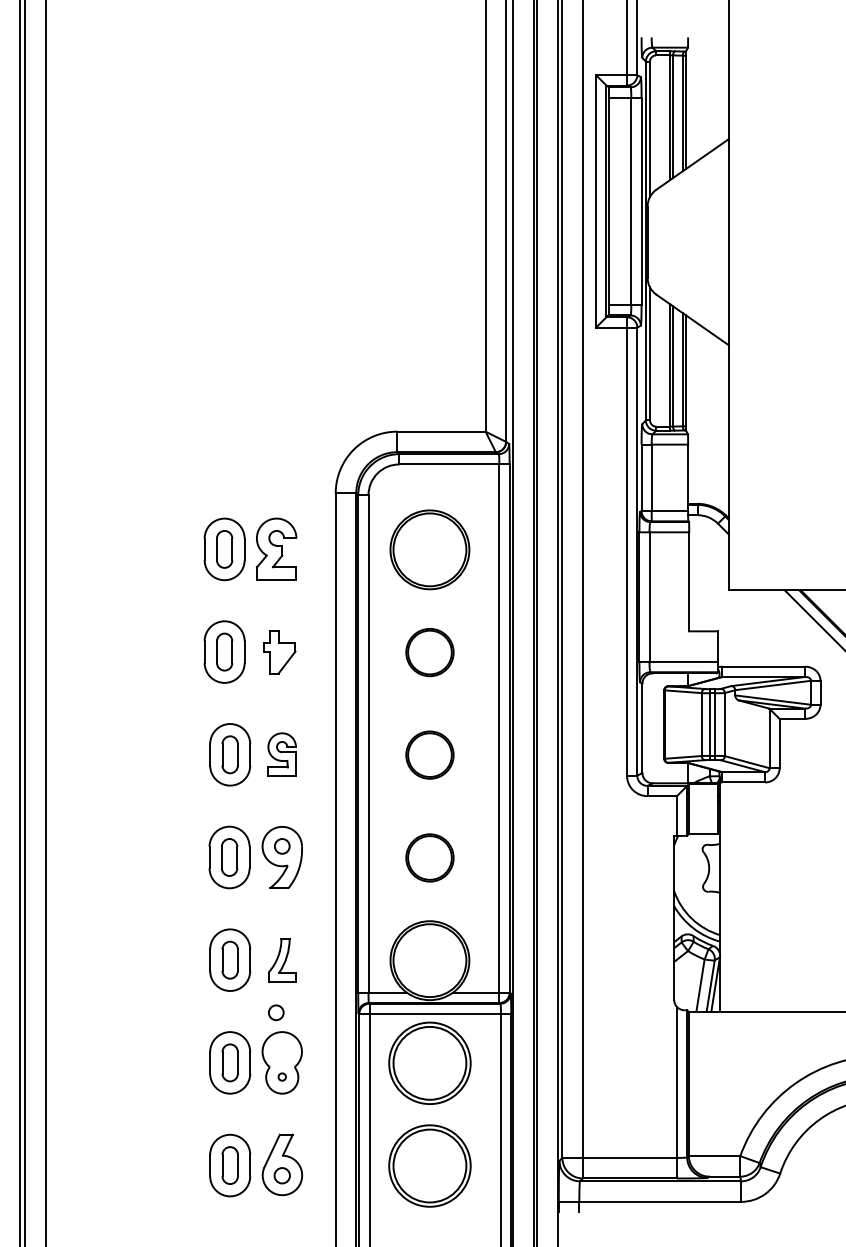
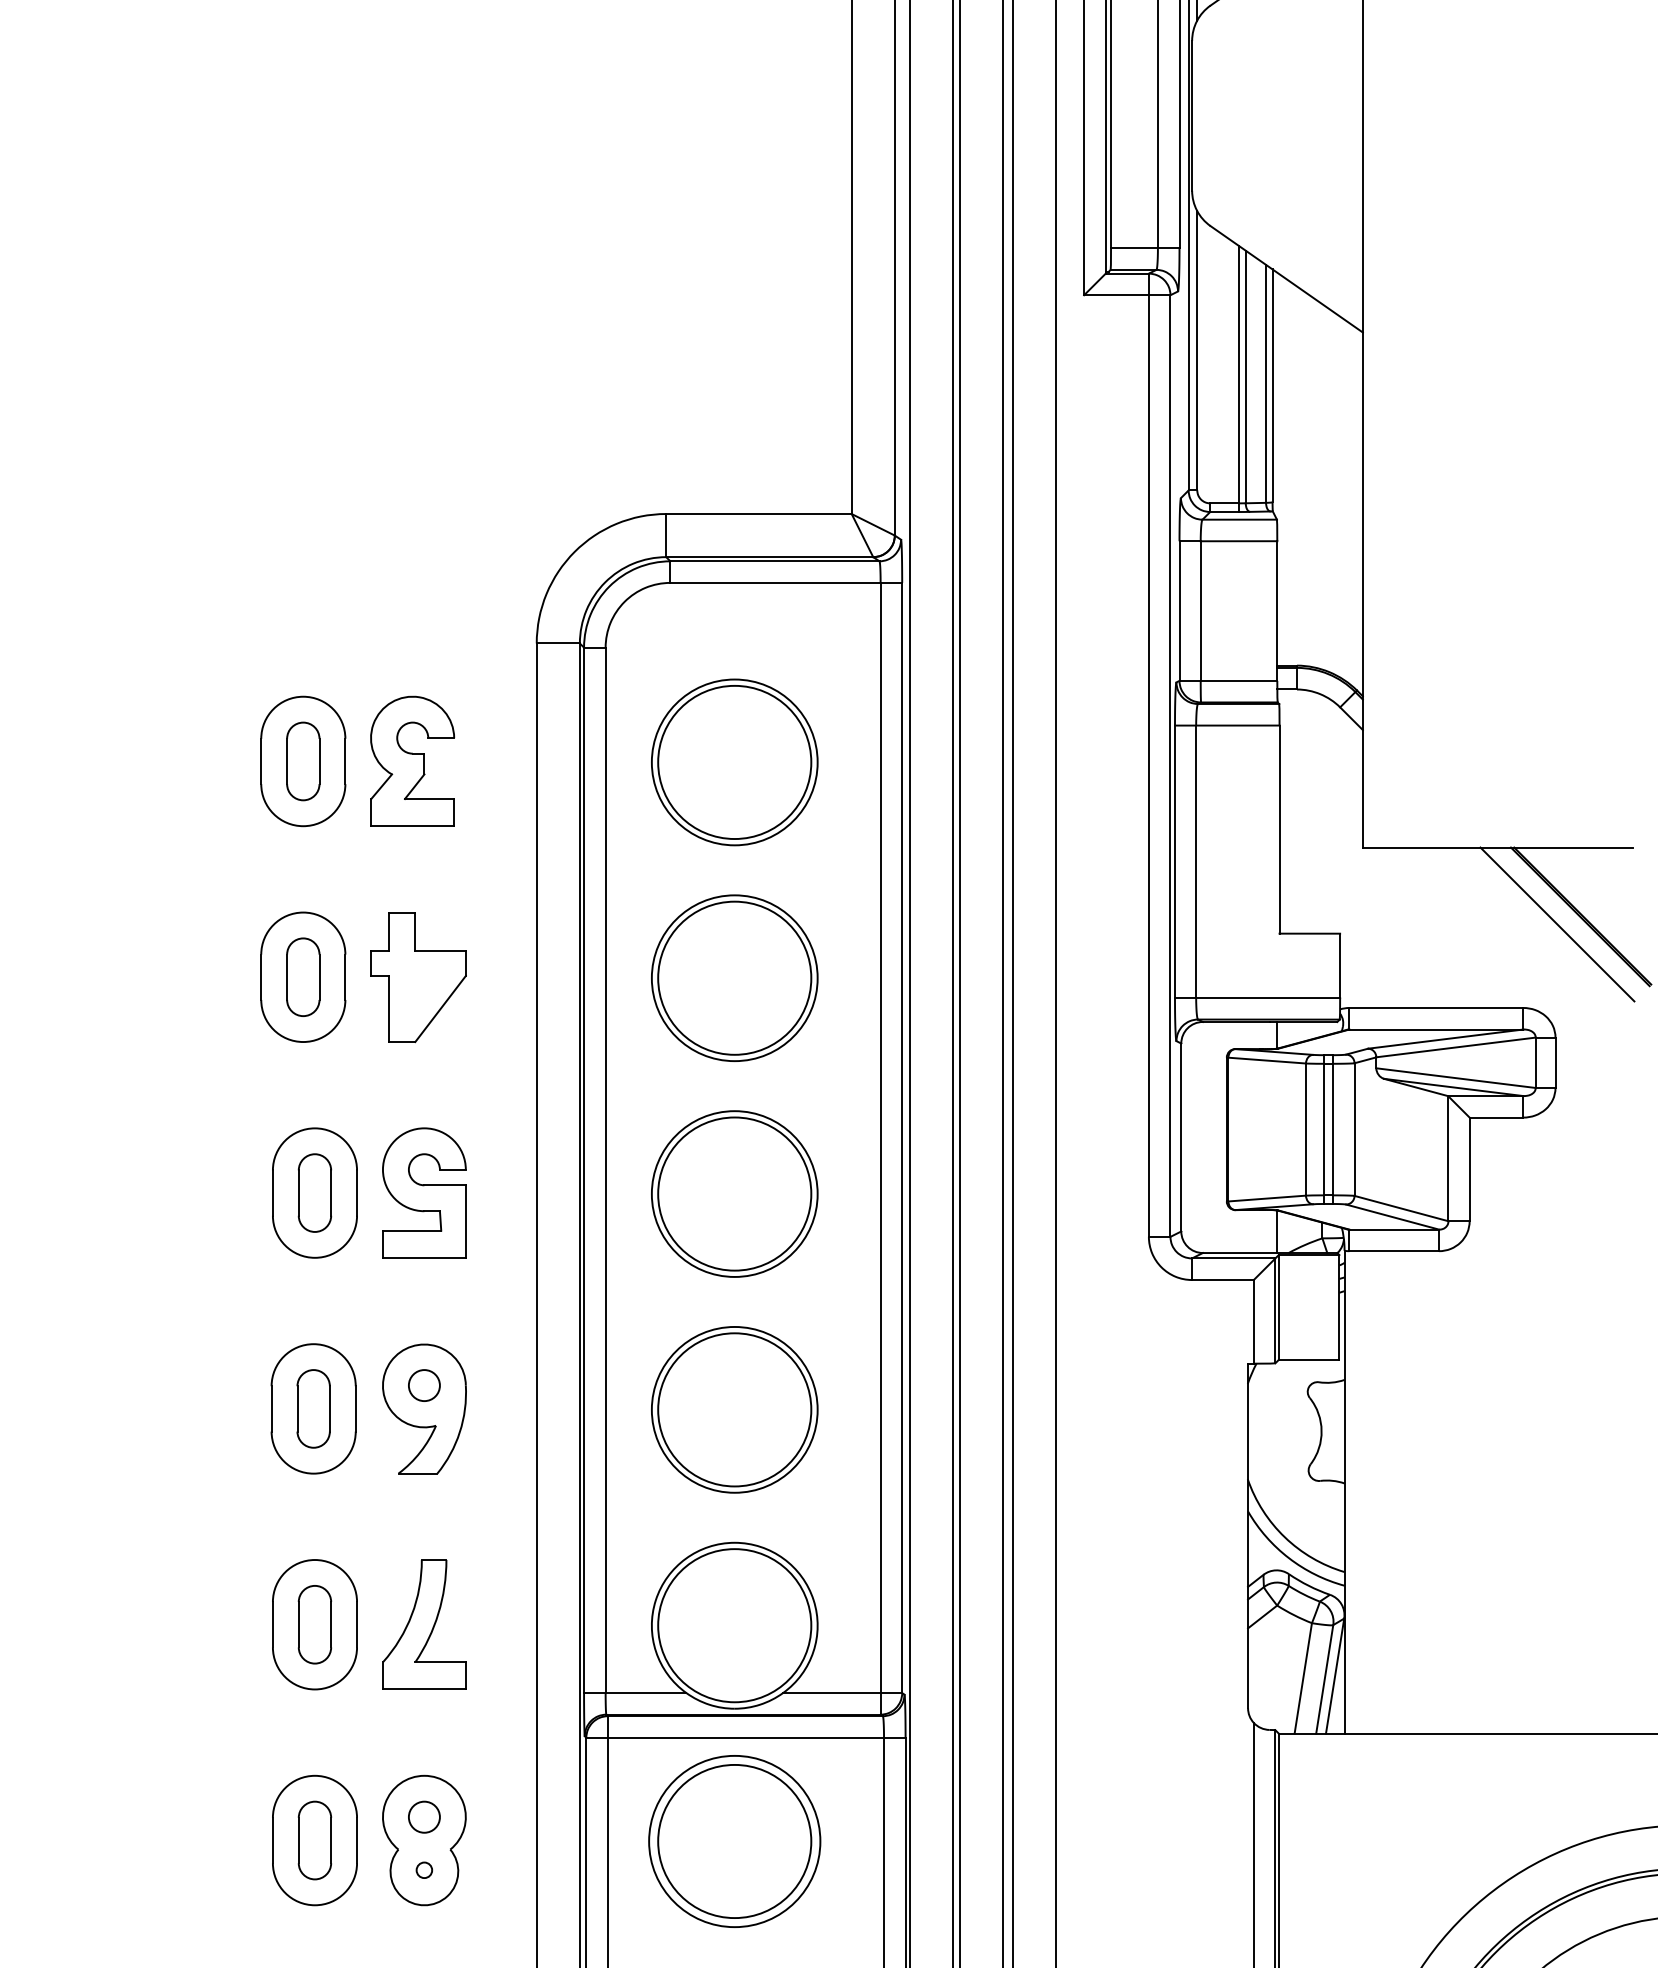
part: (279, 651) -> (418, 975), size x1.43
part: (429, 652) -> (733, 978), size x1.67
part: (281, 754) -> (422, 1192), size x1.43
part: (429, 754) -> (733, 1192), size x1.67
part: (429, 857) -> (733, 1408), size x1.67
part: (282, 959) -> (424, 1623), size x1.43
circle: (276, 1012) -> (424, 1816), moved

